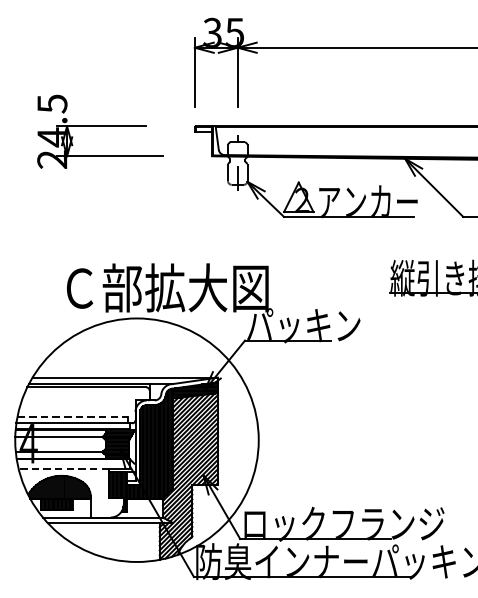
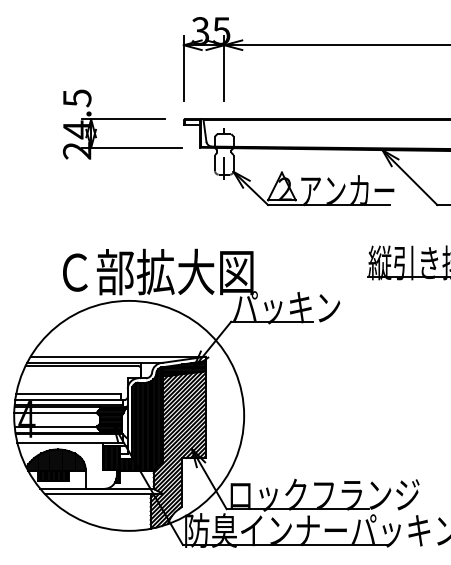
part: (100, 131) -> (122, 124), moved
line: (73, 416) -> (69, 393), dashed -> solid
line: (64, 469) -> (60, 443), dashed -> solid

